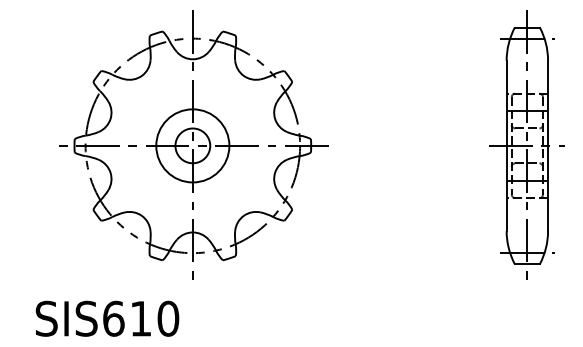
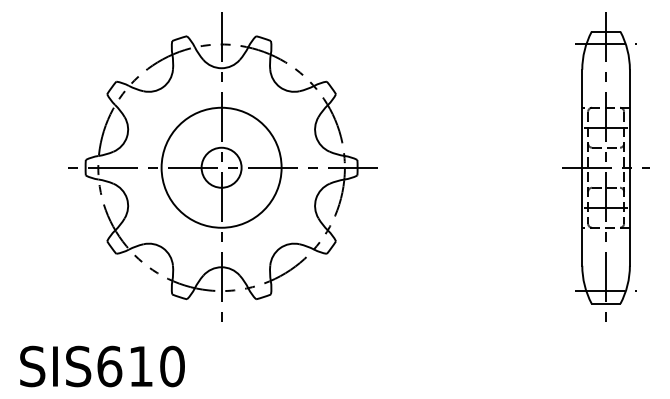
circle: (192, 145) -> (221, 167), size x1.43
text: (107, 318) -> (102, 366), moved

